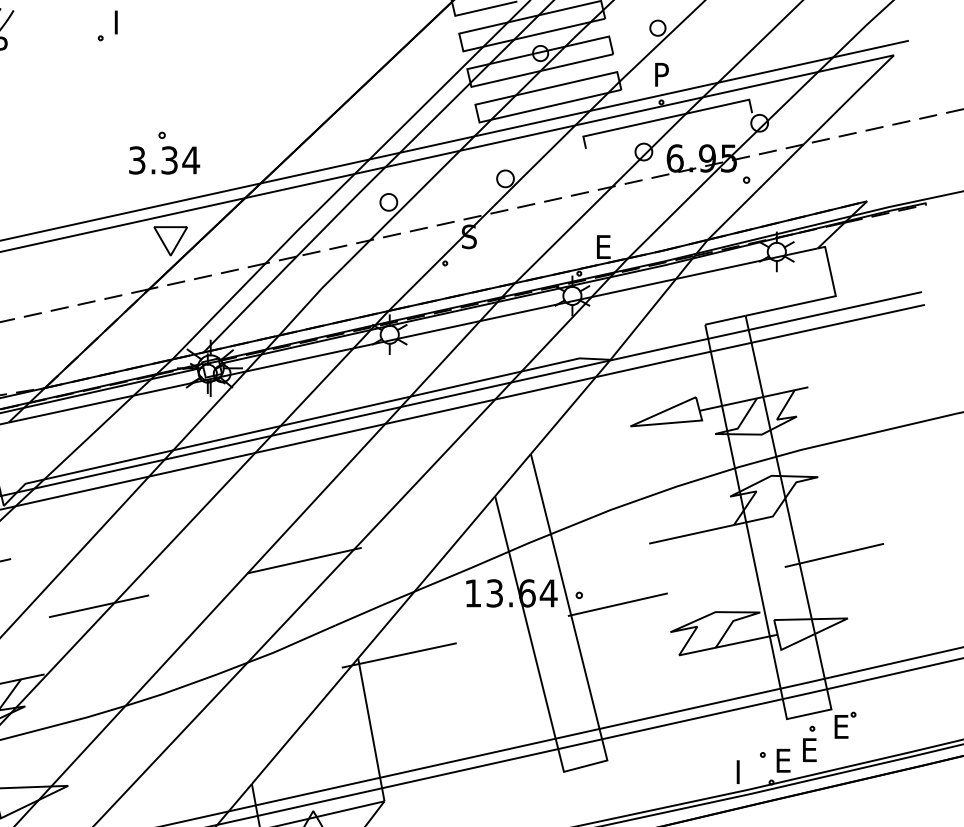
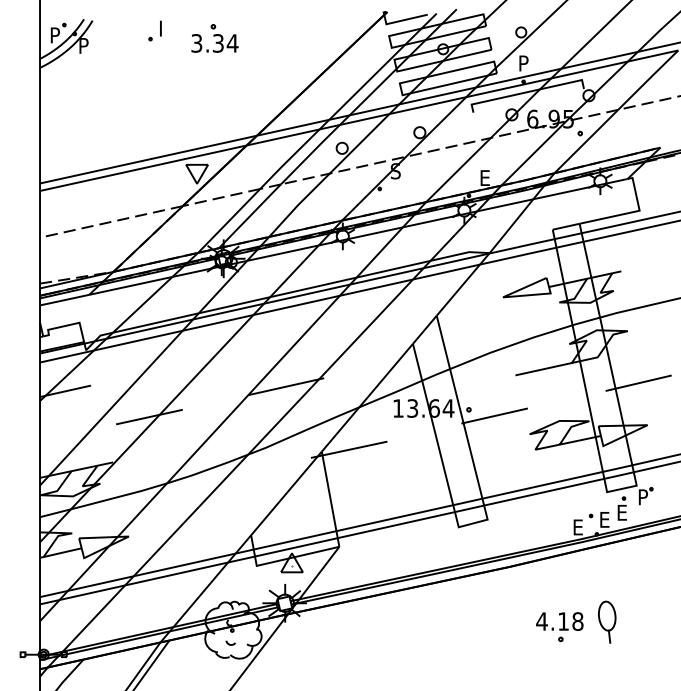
part: (163, 153) -> (214, 38), moved
text: (841, 727) -> (643, 497), E -> P
text: (743, 772) -> (578, 527), I -> E

